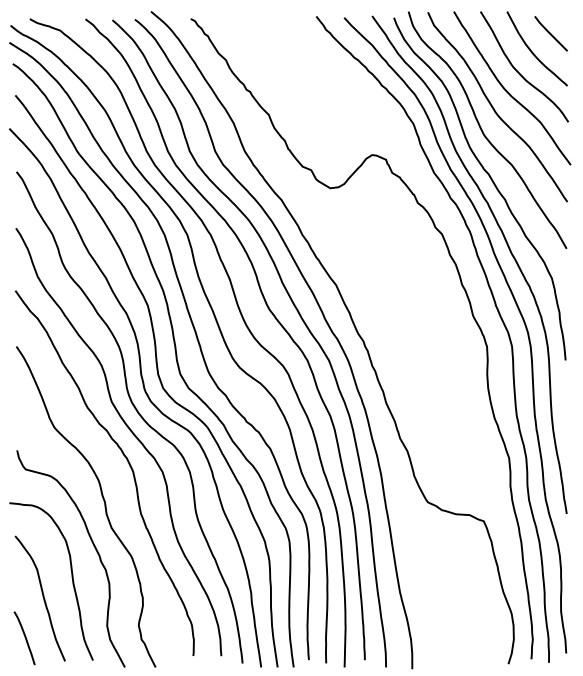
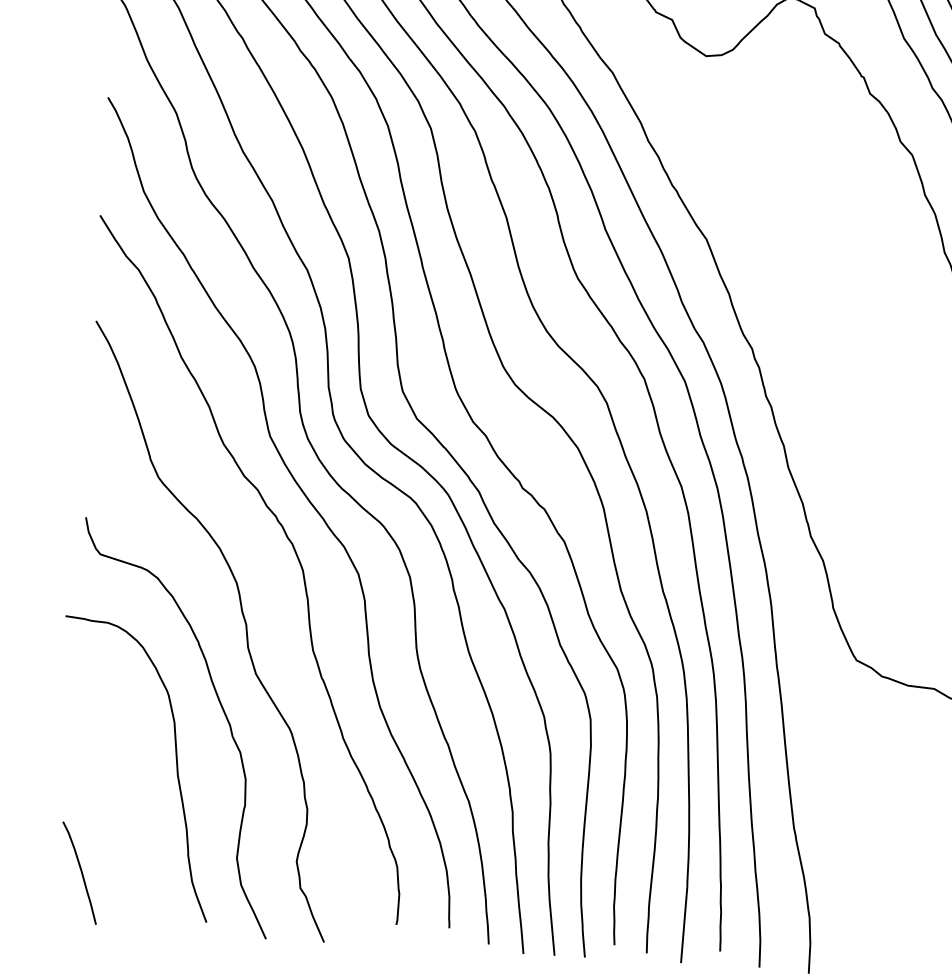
curve: (42, 597) -> (117, 797), removed

